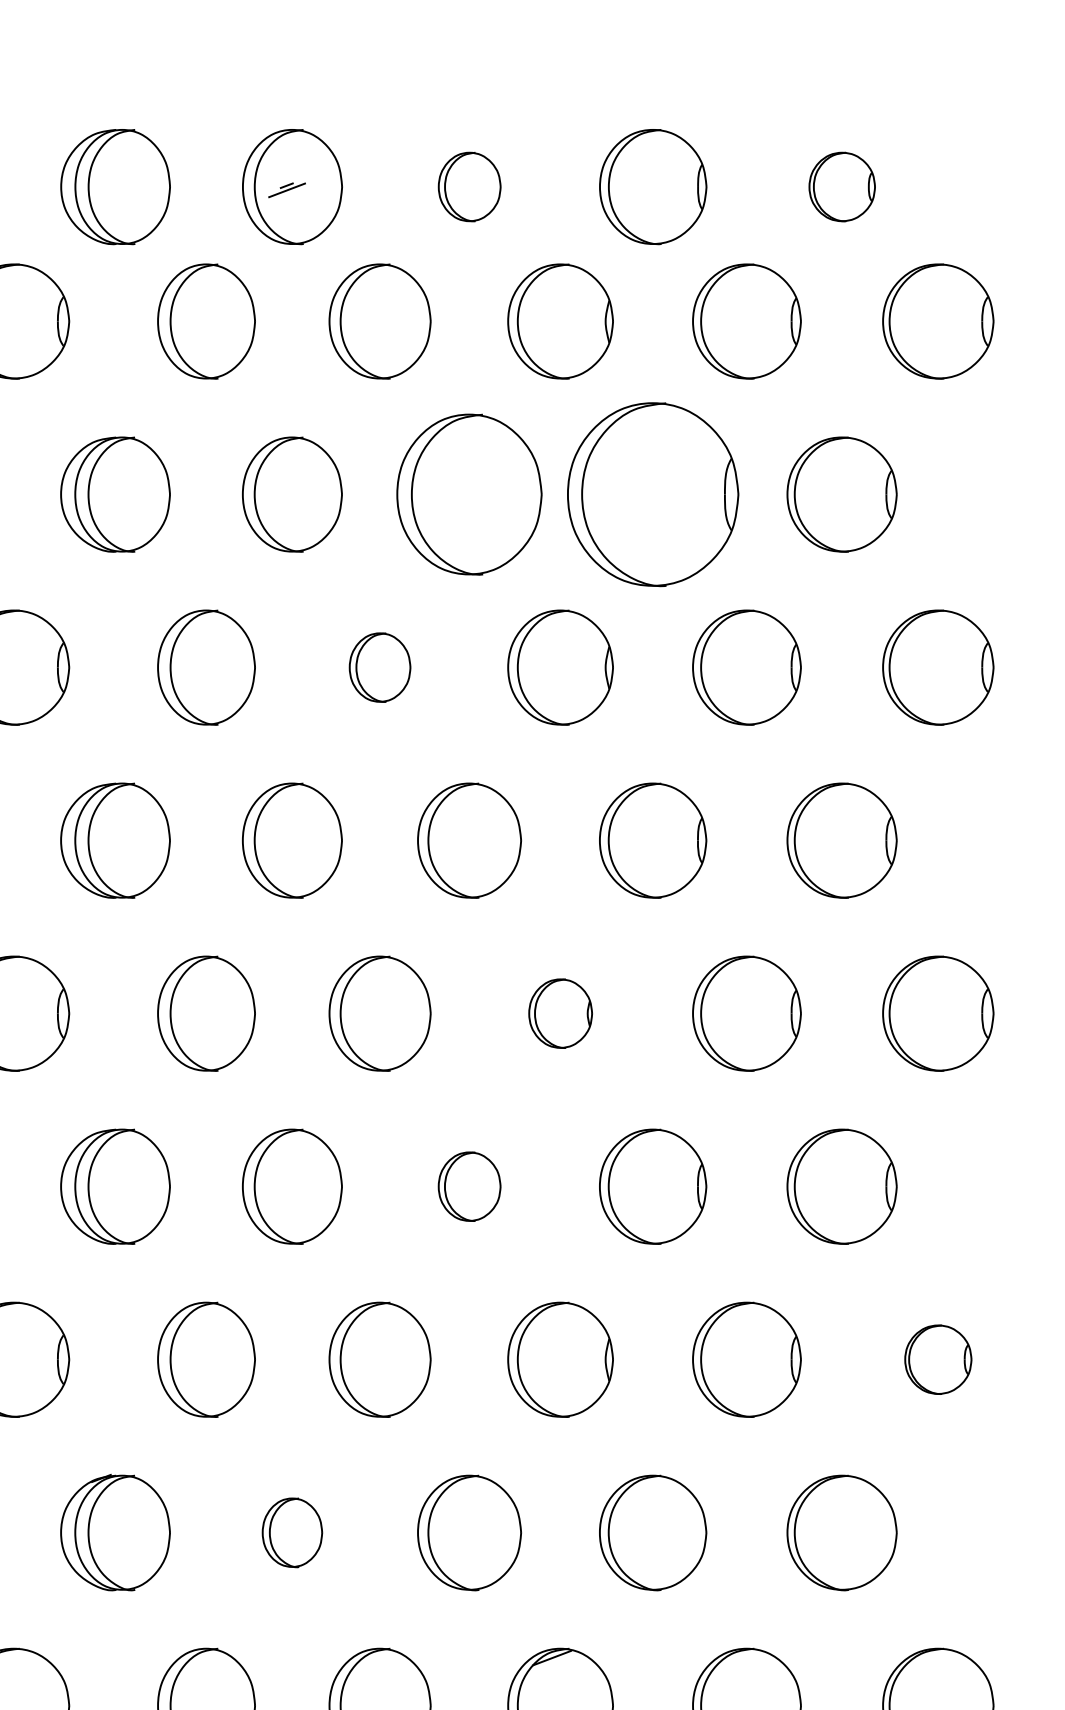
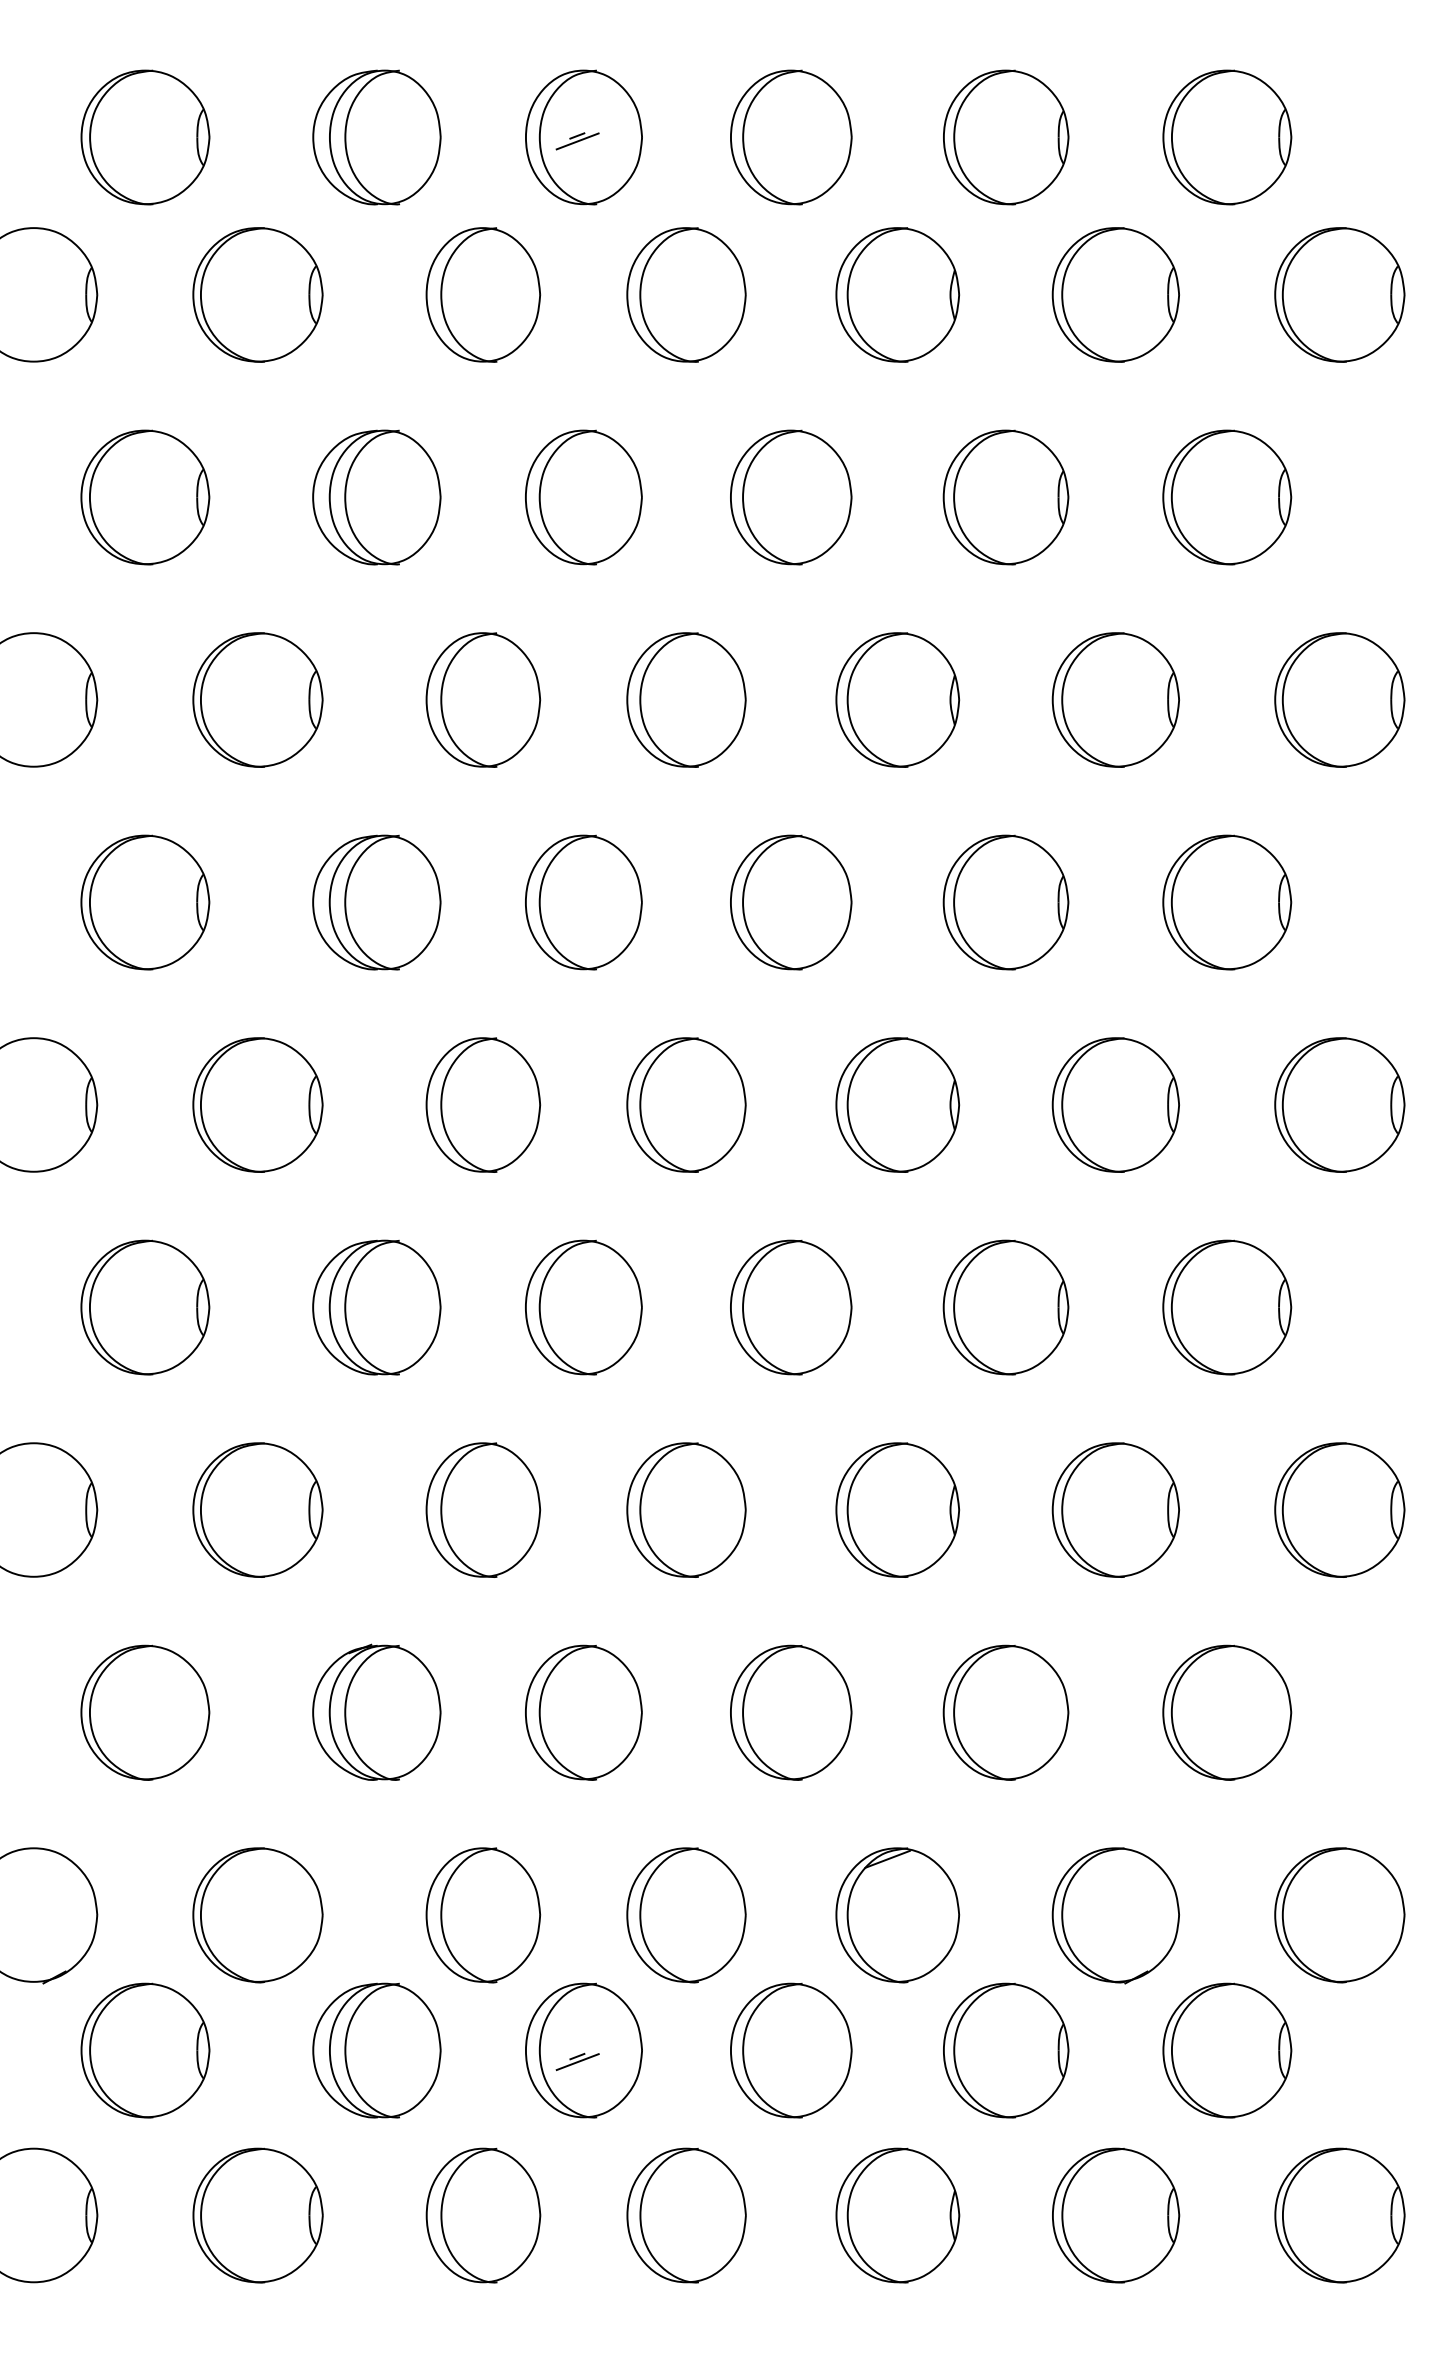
part: (469, 187) -> (791, 137), size x1.67
part: (842, 187) -> (1227, 137), size x1.67
part: (469, 494) -> (791, 497), size x0.71
part: (652, 494) -> (1005, 497), size x0.62
part: (380, 667) -> (686, 699), size x1.67
part: (560, 1013) -> (897, 1104), size x1.67
part: (469, 1186) -> (791, 1307), size x1.67
part: (938, 1359) -> (1339, 1509), size x1.67
part: (292, 1532) -> (583, 1712), size x1.67

